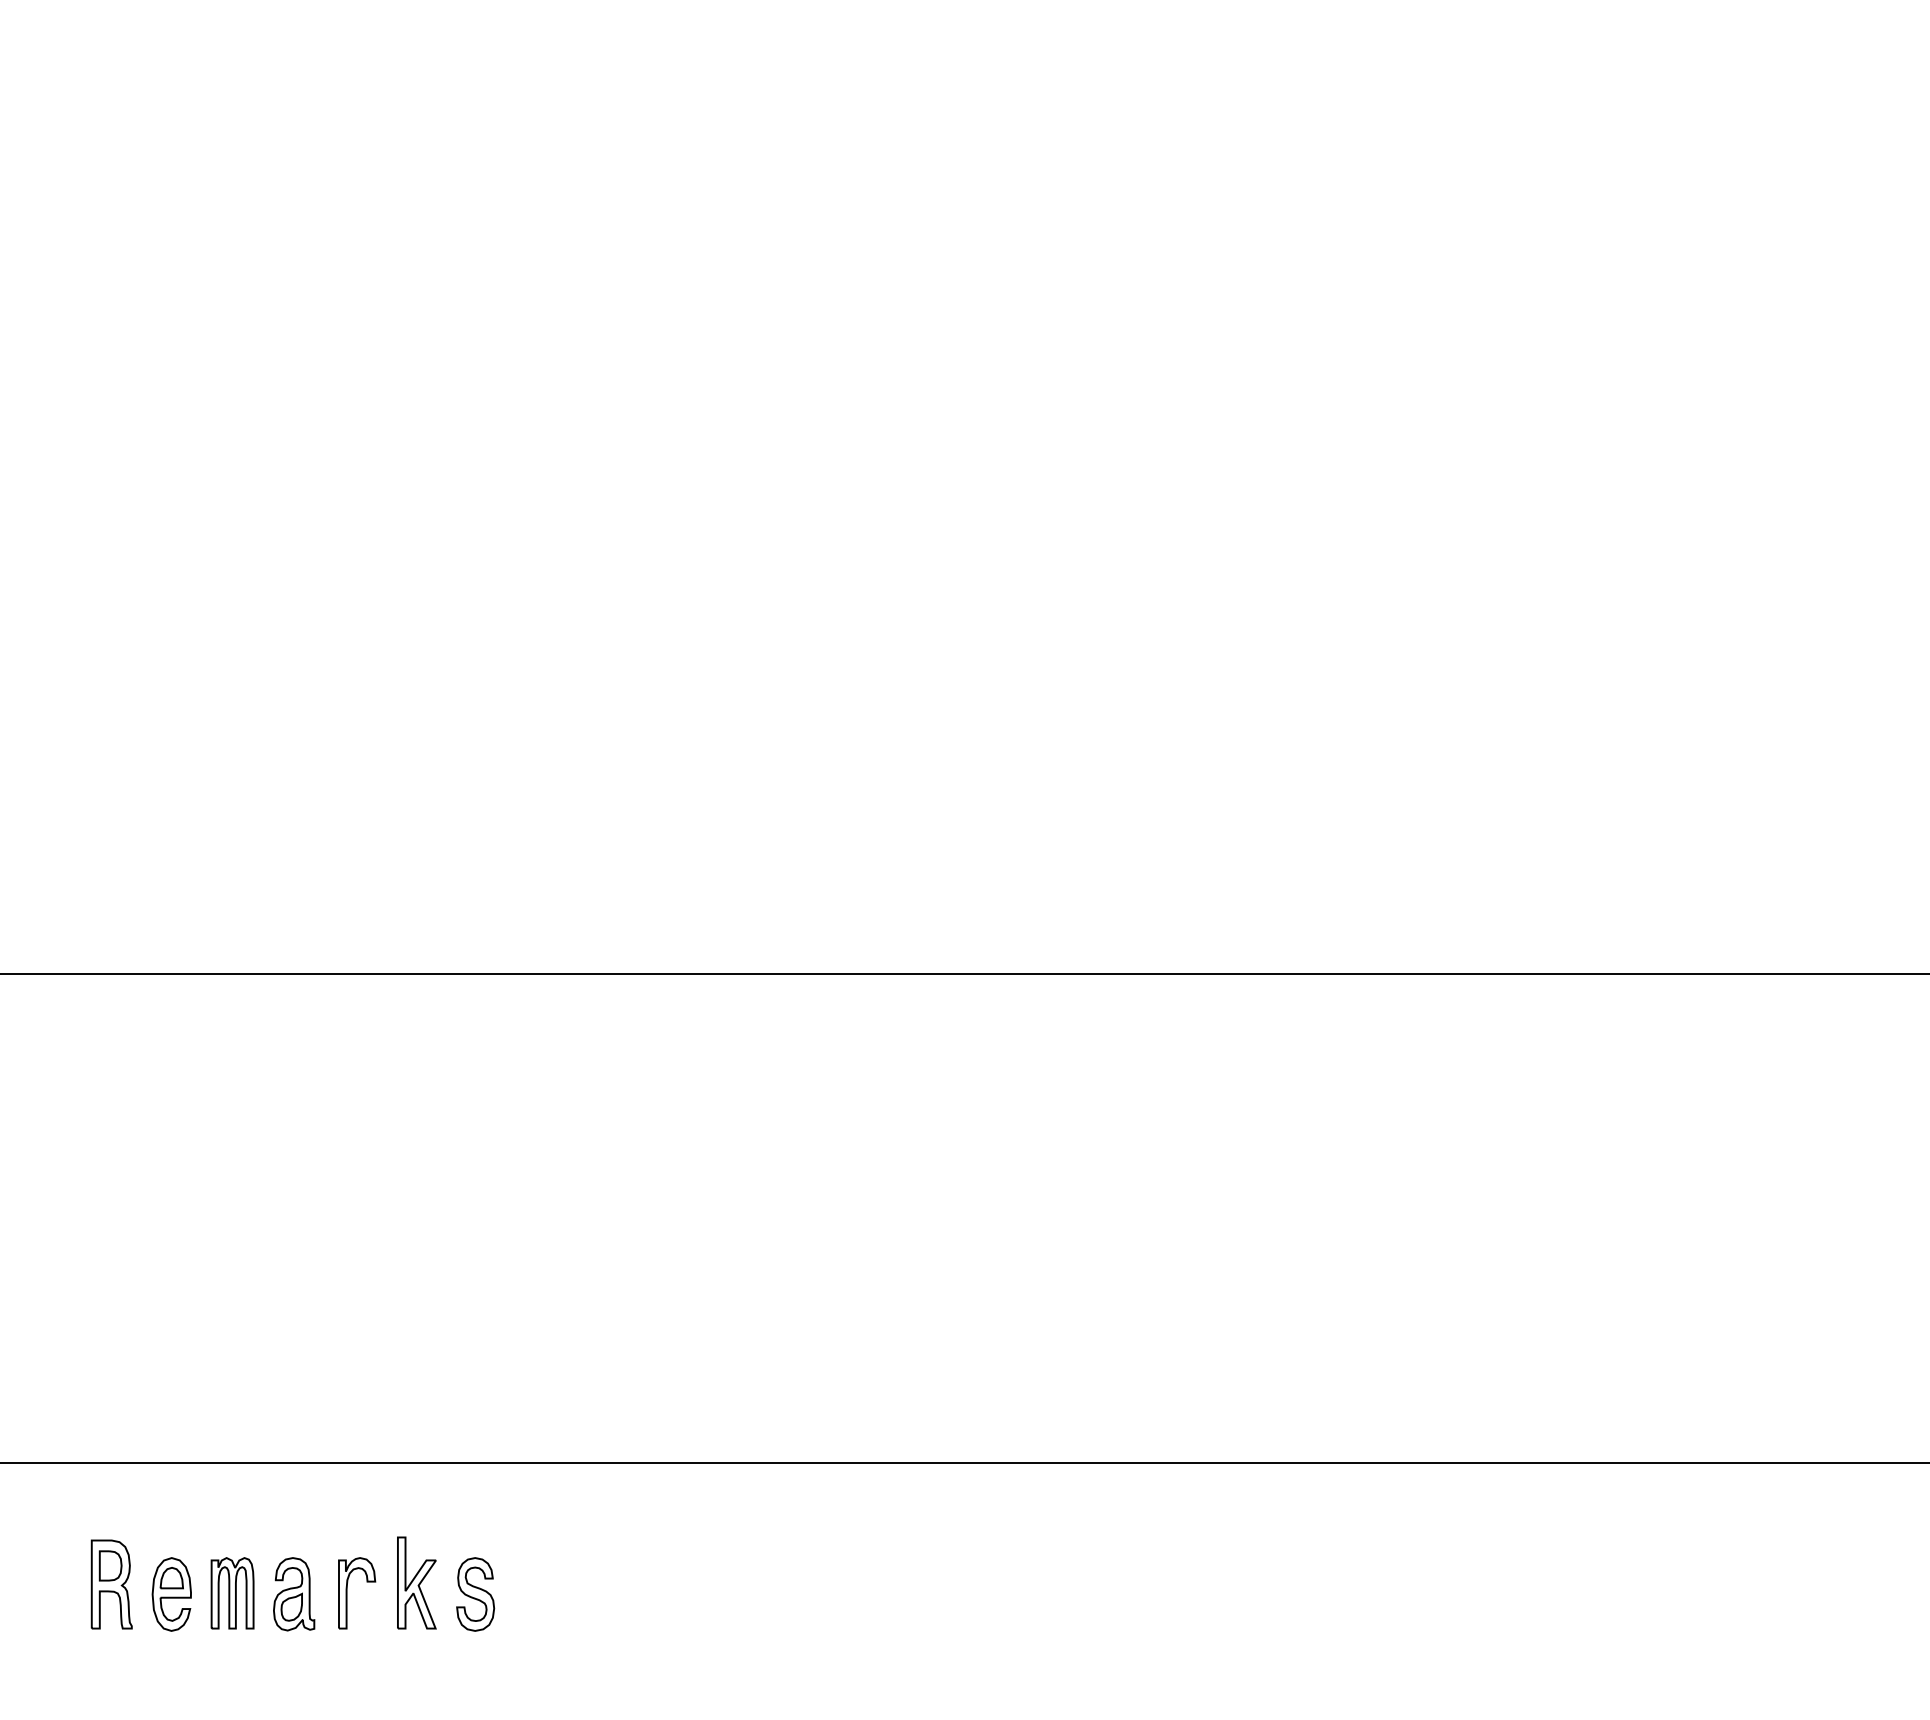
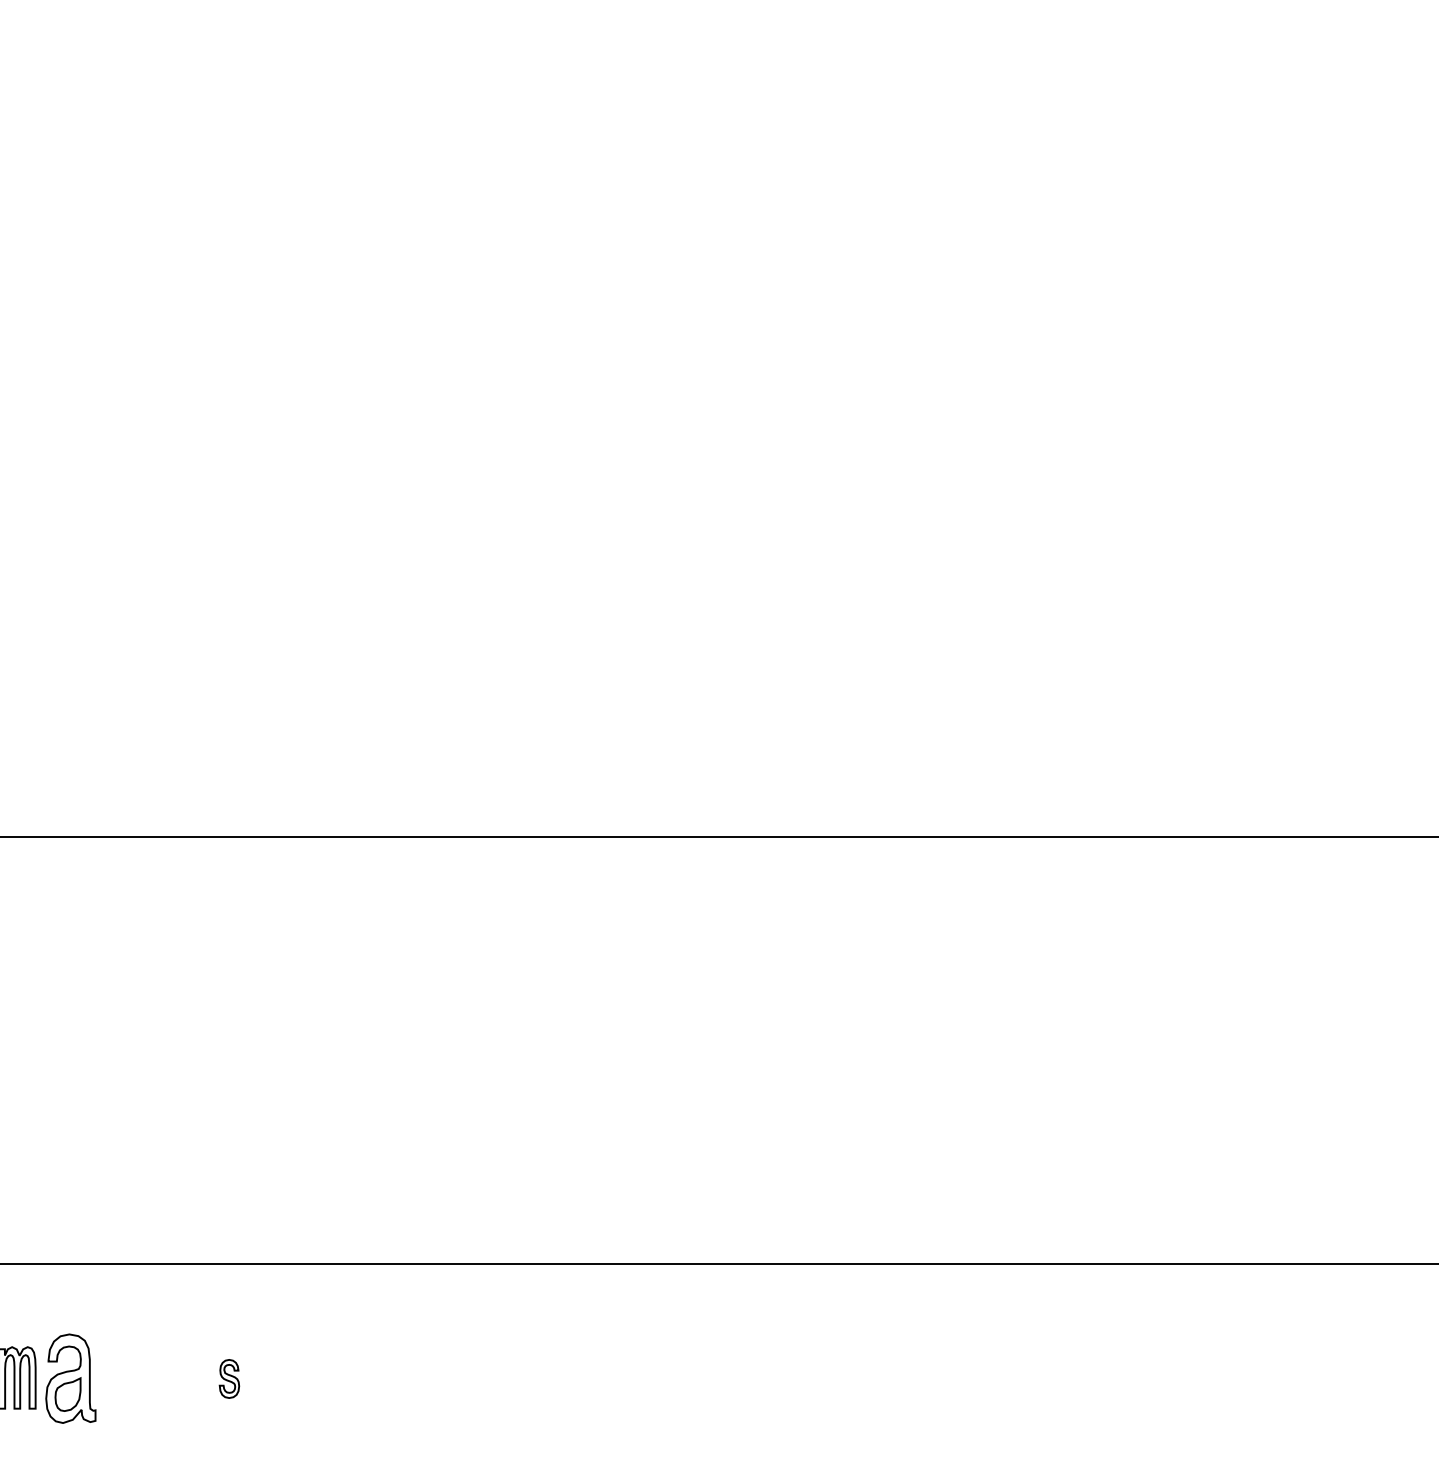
part: (416, 1582) -> (177, 1368), removed
part: (347, 1593) -> (117, 1378), removed
part: (294, 1594) -> (71, 1378), size x1.4
part: (475, 1594) -> (229, 1378), size x0.6

